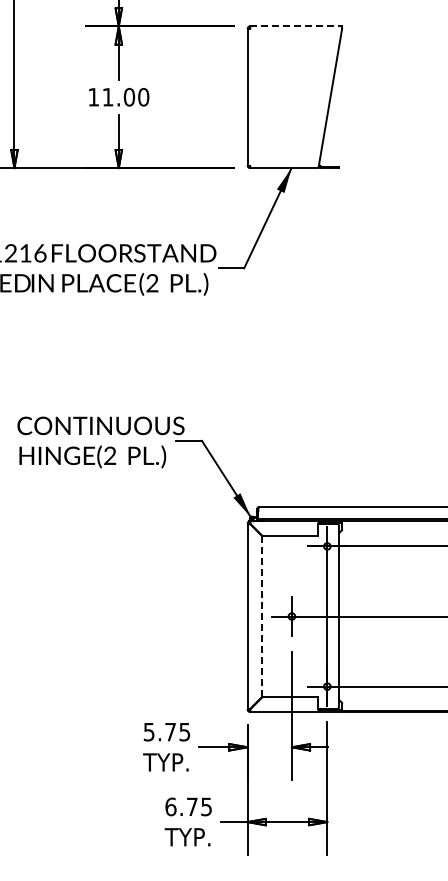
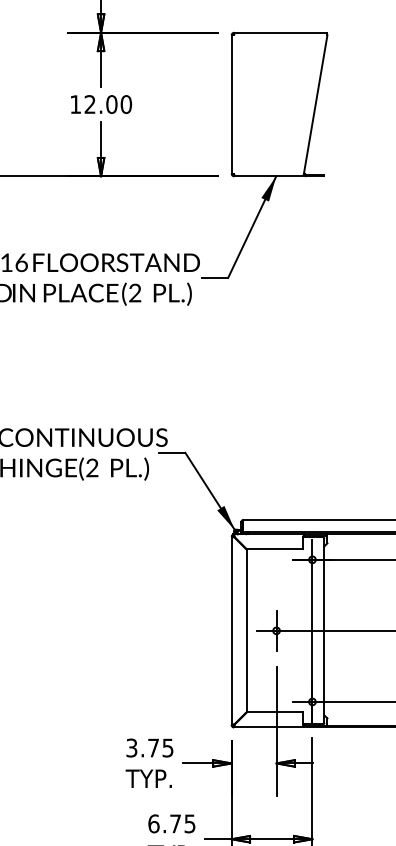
line: (296, 26) -> (281, 32), dashed -> solid
text: (107, 96) -> (89, 103), 11.00 -> 12.00
line: (262, 617) -> (246, 631), dashed -> solid
text: (149, 731) -> (132, 747), 5.75 -> 3.75

